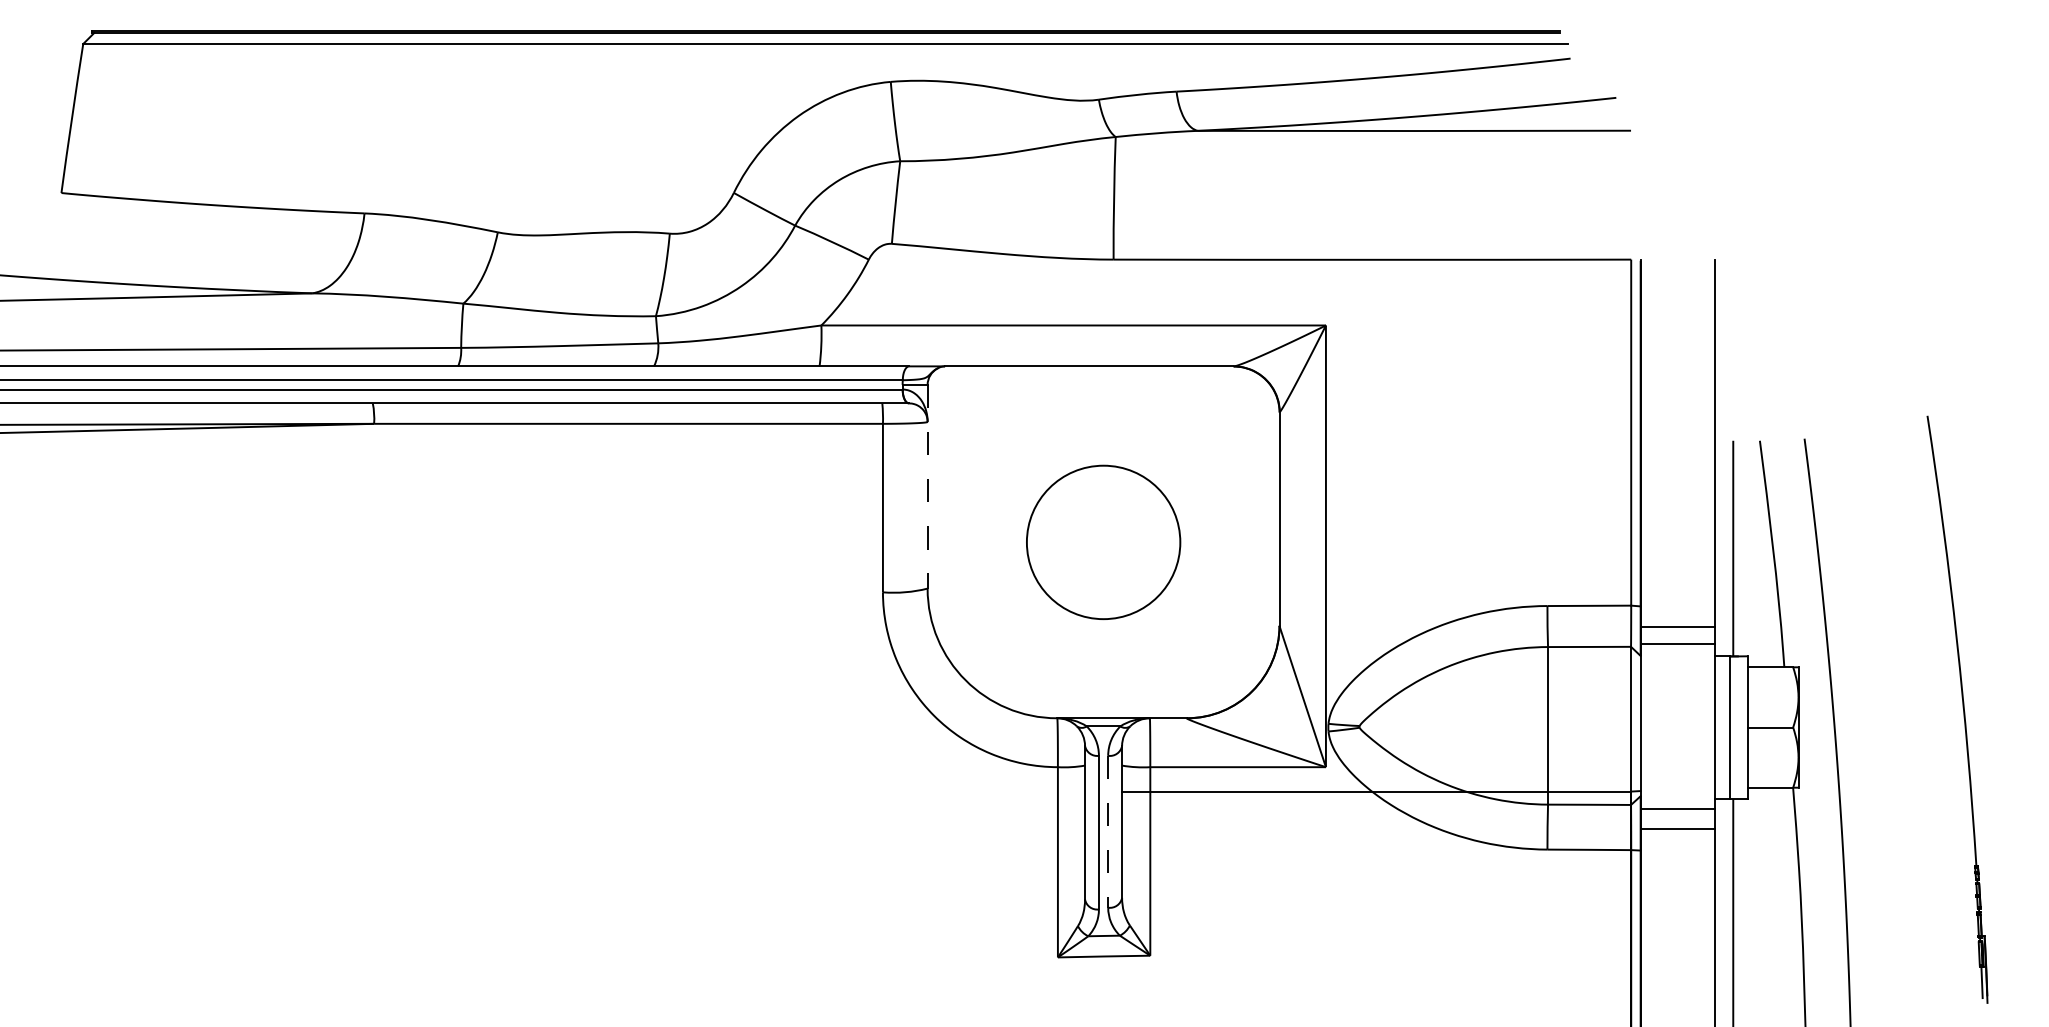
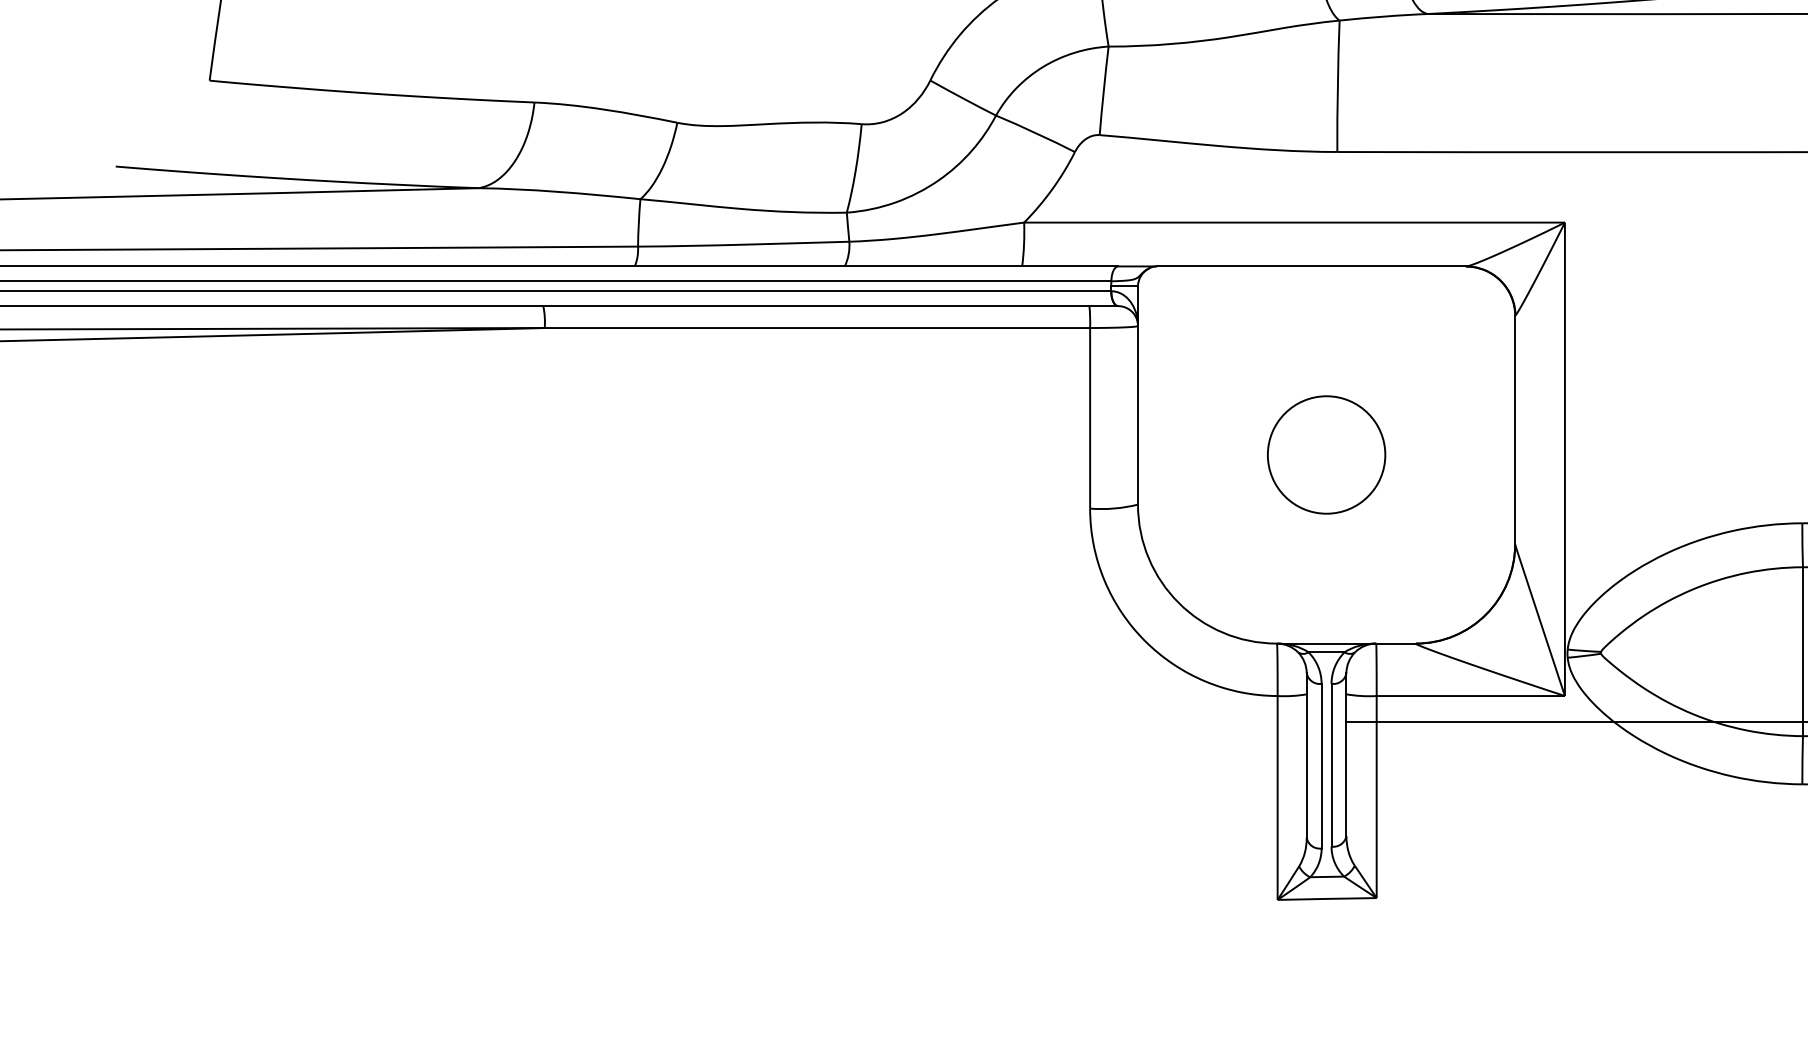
line: (927, 486) -> (1137, 395), dashed -> solid
circle: (1103, 541) -> (1326, 454), size x0.71
line: (1108, 831) -> (1331, 764), dashed -> solid

